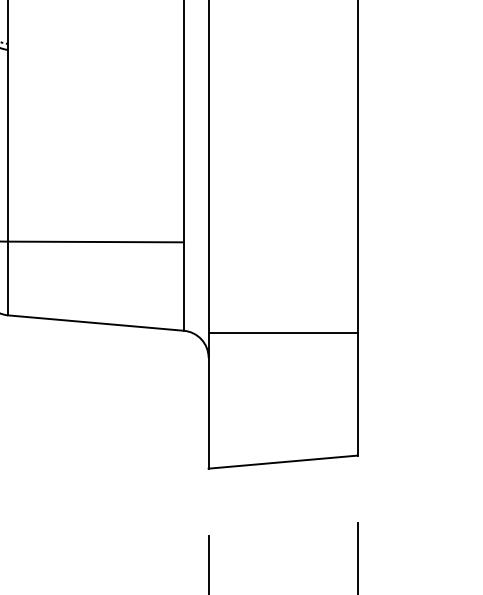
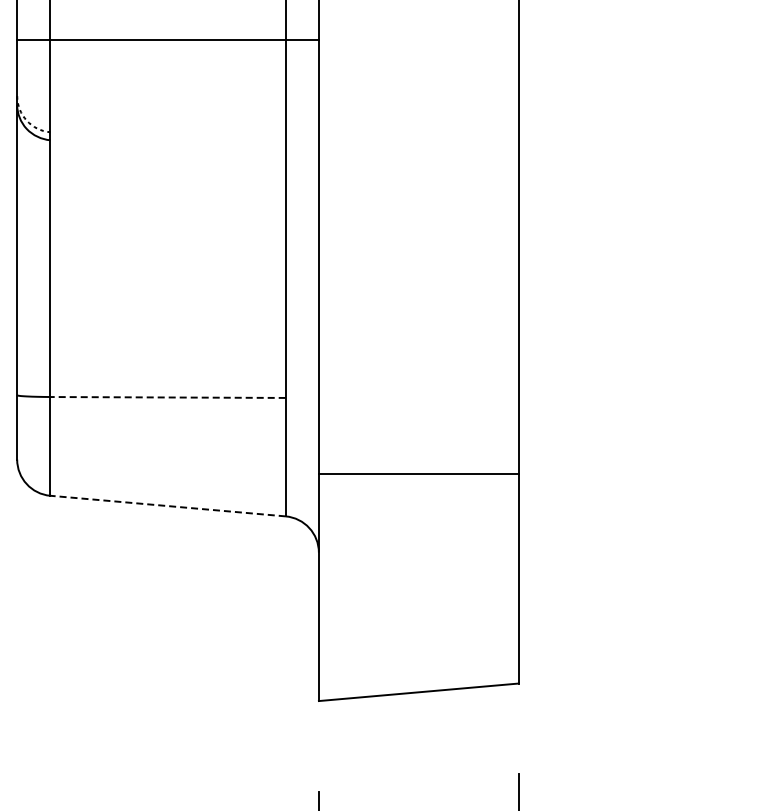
line: (96, 241) -> (168, 397), solid -> dashed
line: (95, 323) -> (167, 506), solid -> dashed
line: (283, 333) -> (418, 474), moved

